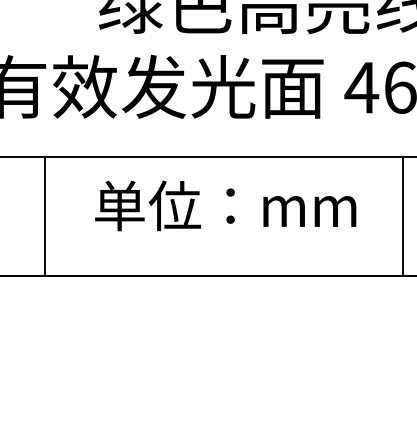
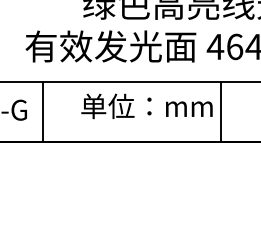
line: (45, 216) -> (43, 111), moved
line: (403, 216) -> (221, 111), moved

